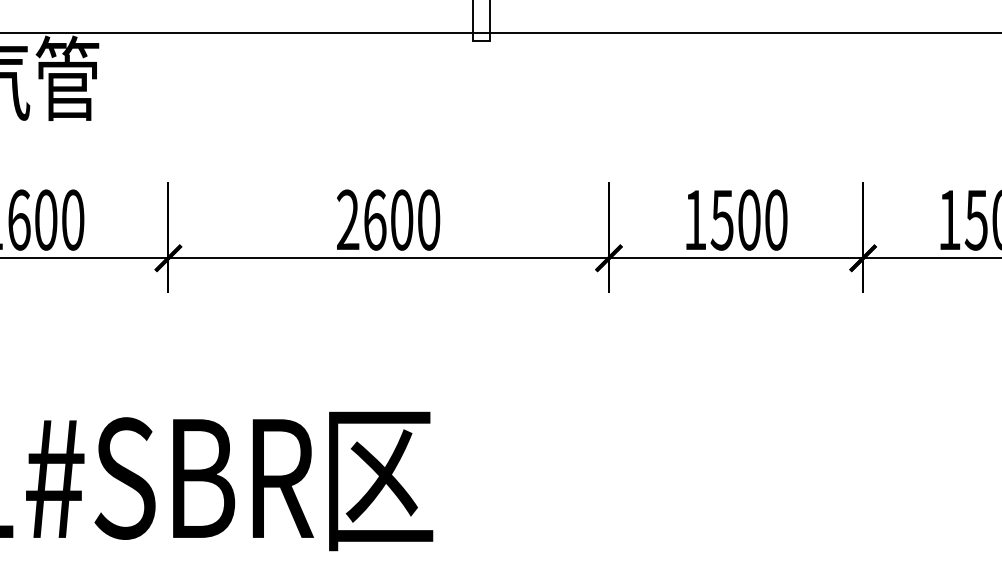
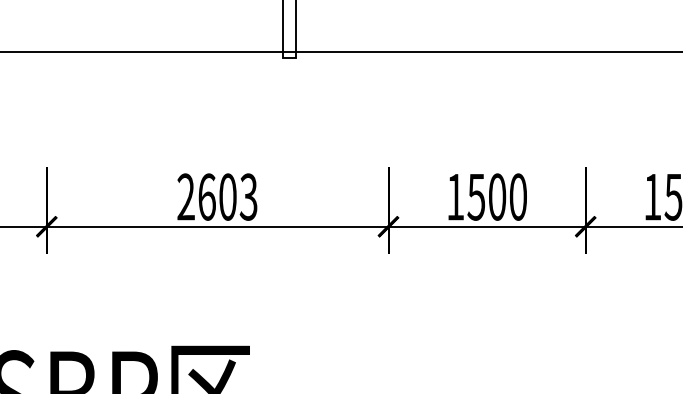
text: (428, 219) -> (248, 196), 2600 -> 2603

